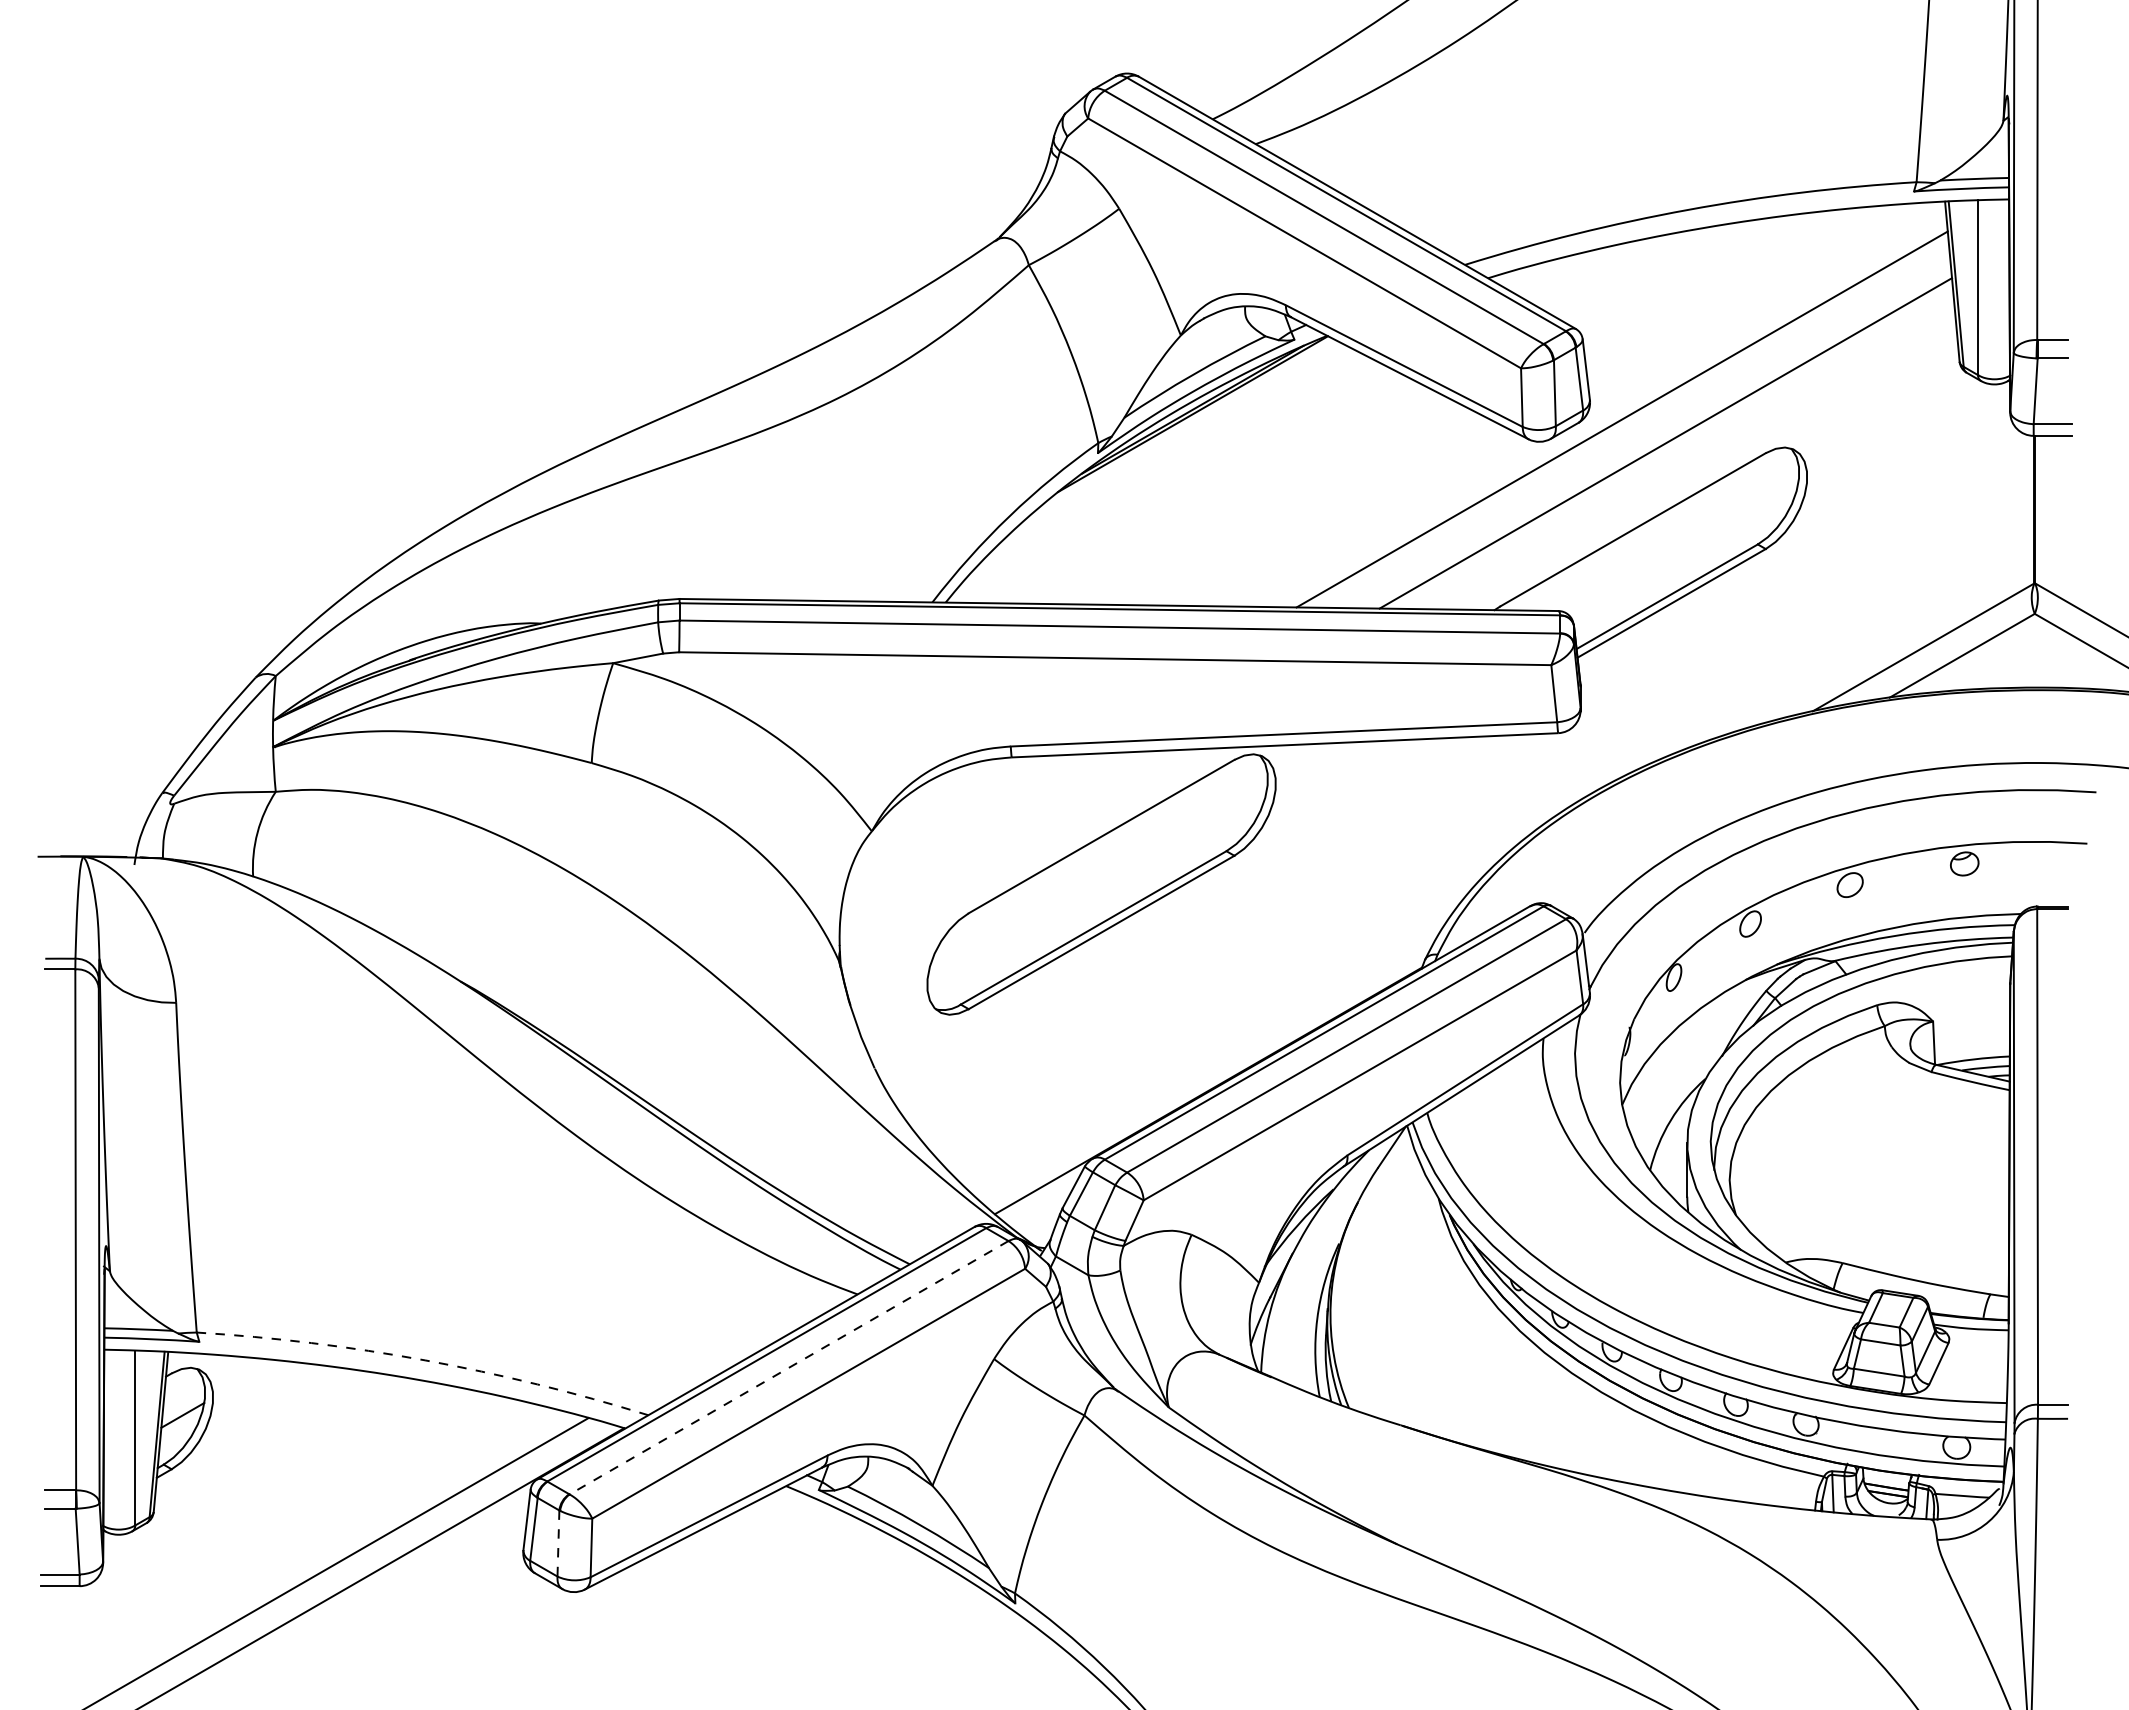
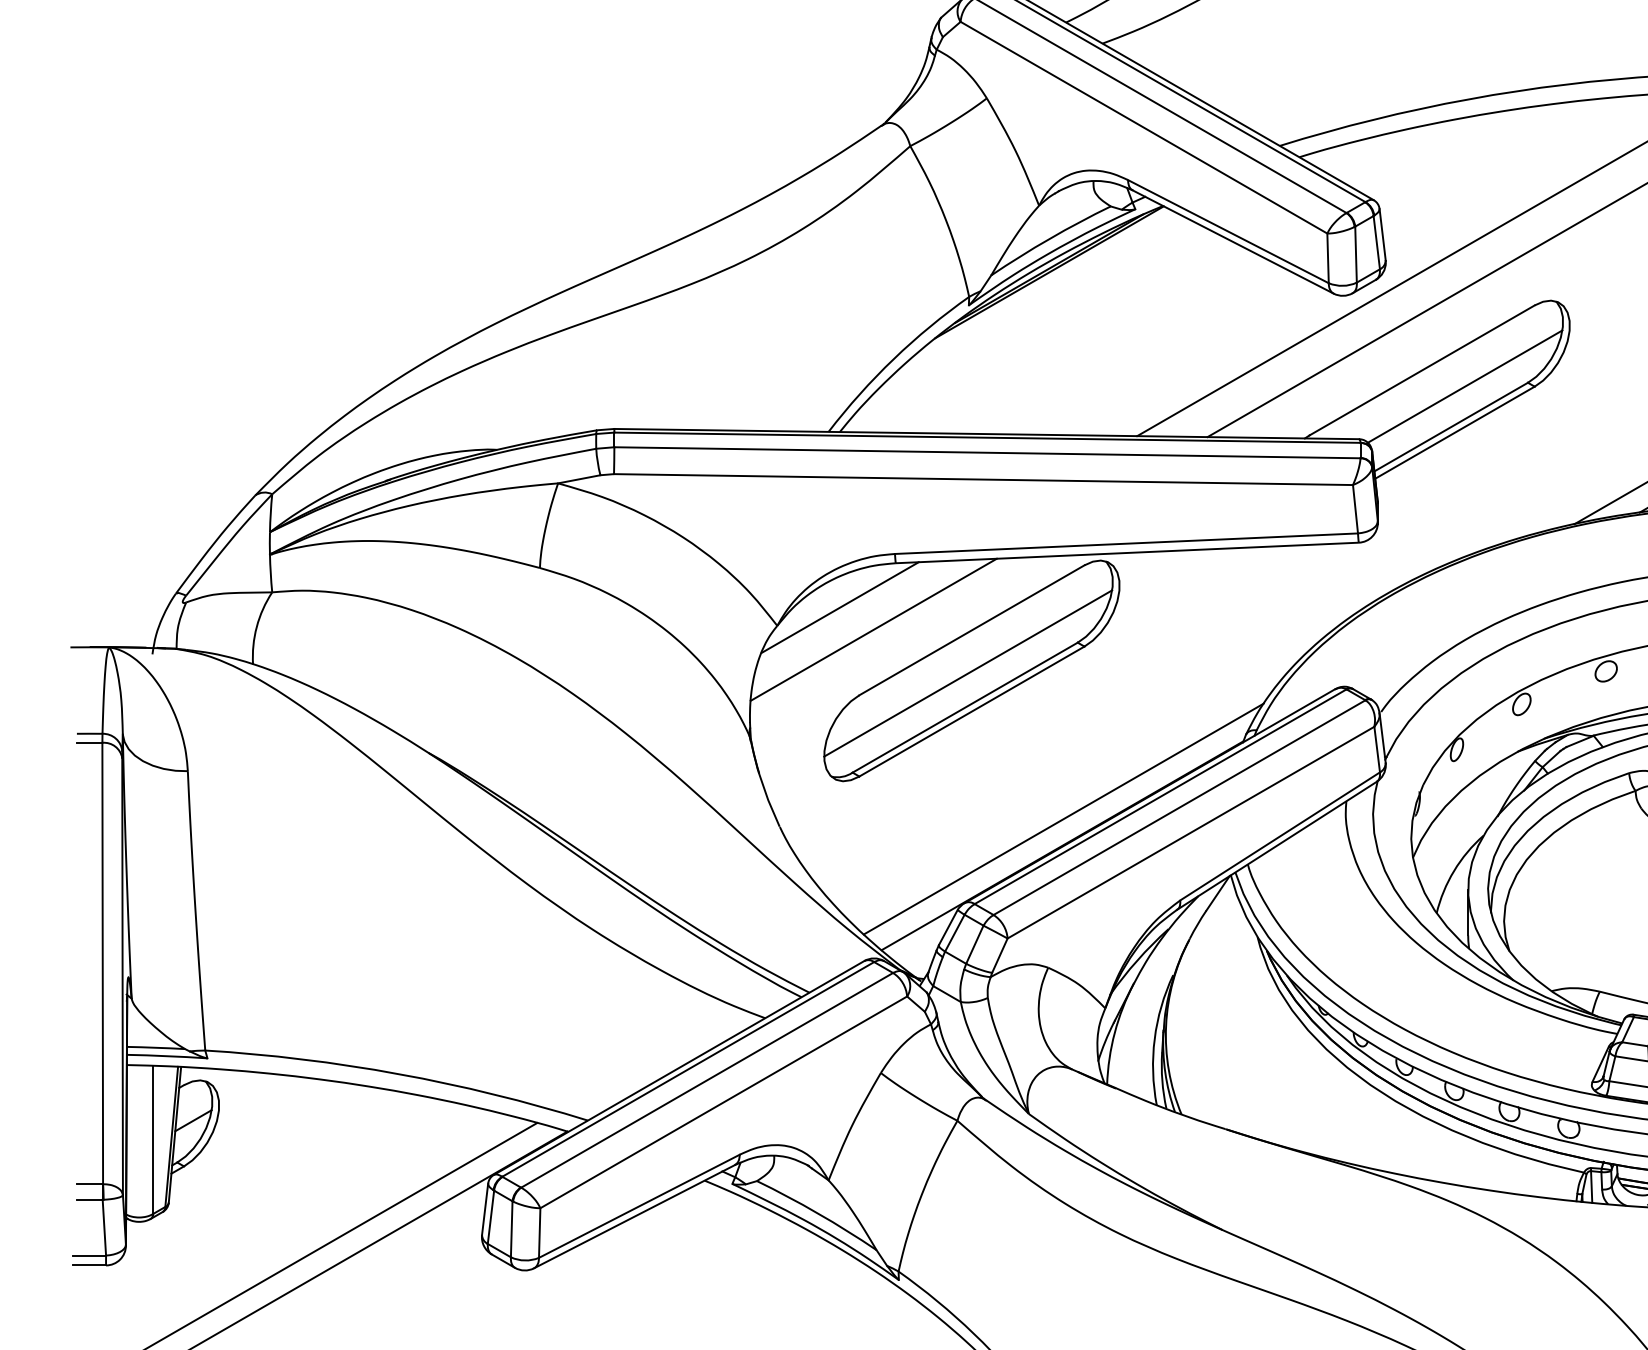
line: (1683, 548) -> (1464, 386), added
line: (945, 809) -> (839, 607), added
line: (985, 835) -> (873, 629), added
line: (1097, 887) -> (968, 673), added
line: (1209, 1059) -> (1063, 819), added
arc: (425, 1360) -> (399, 1074), dashed -> solid
line: (788, 1367) -> (706, 1080), dashed -> solid
line: (558, 1544) -> (511, 1230), dashed -> solid

